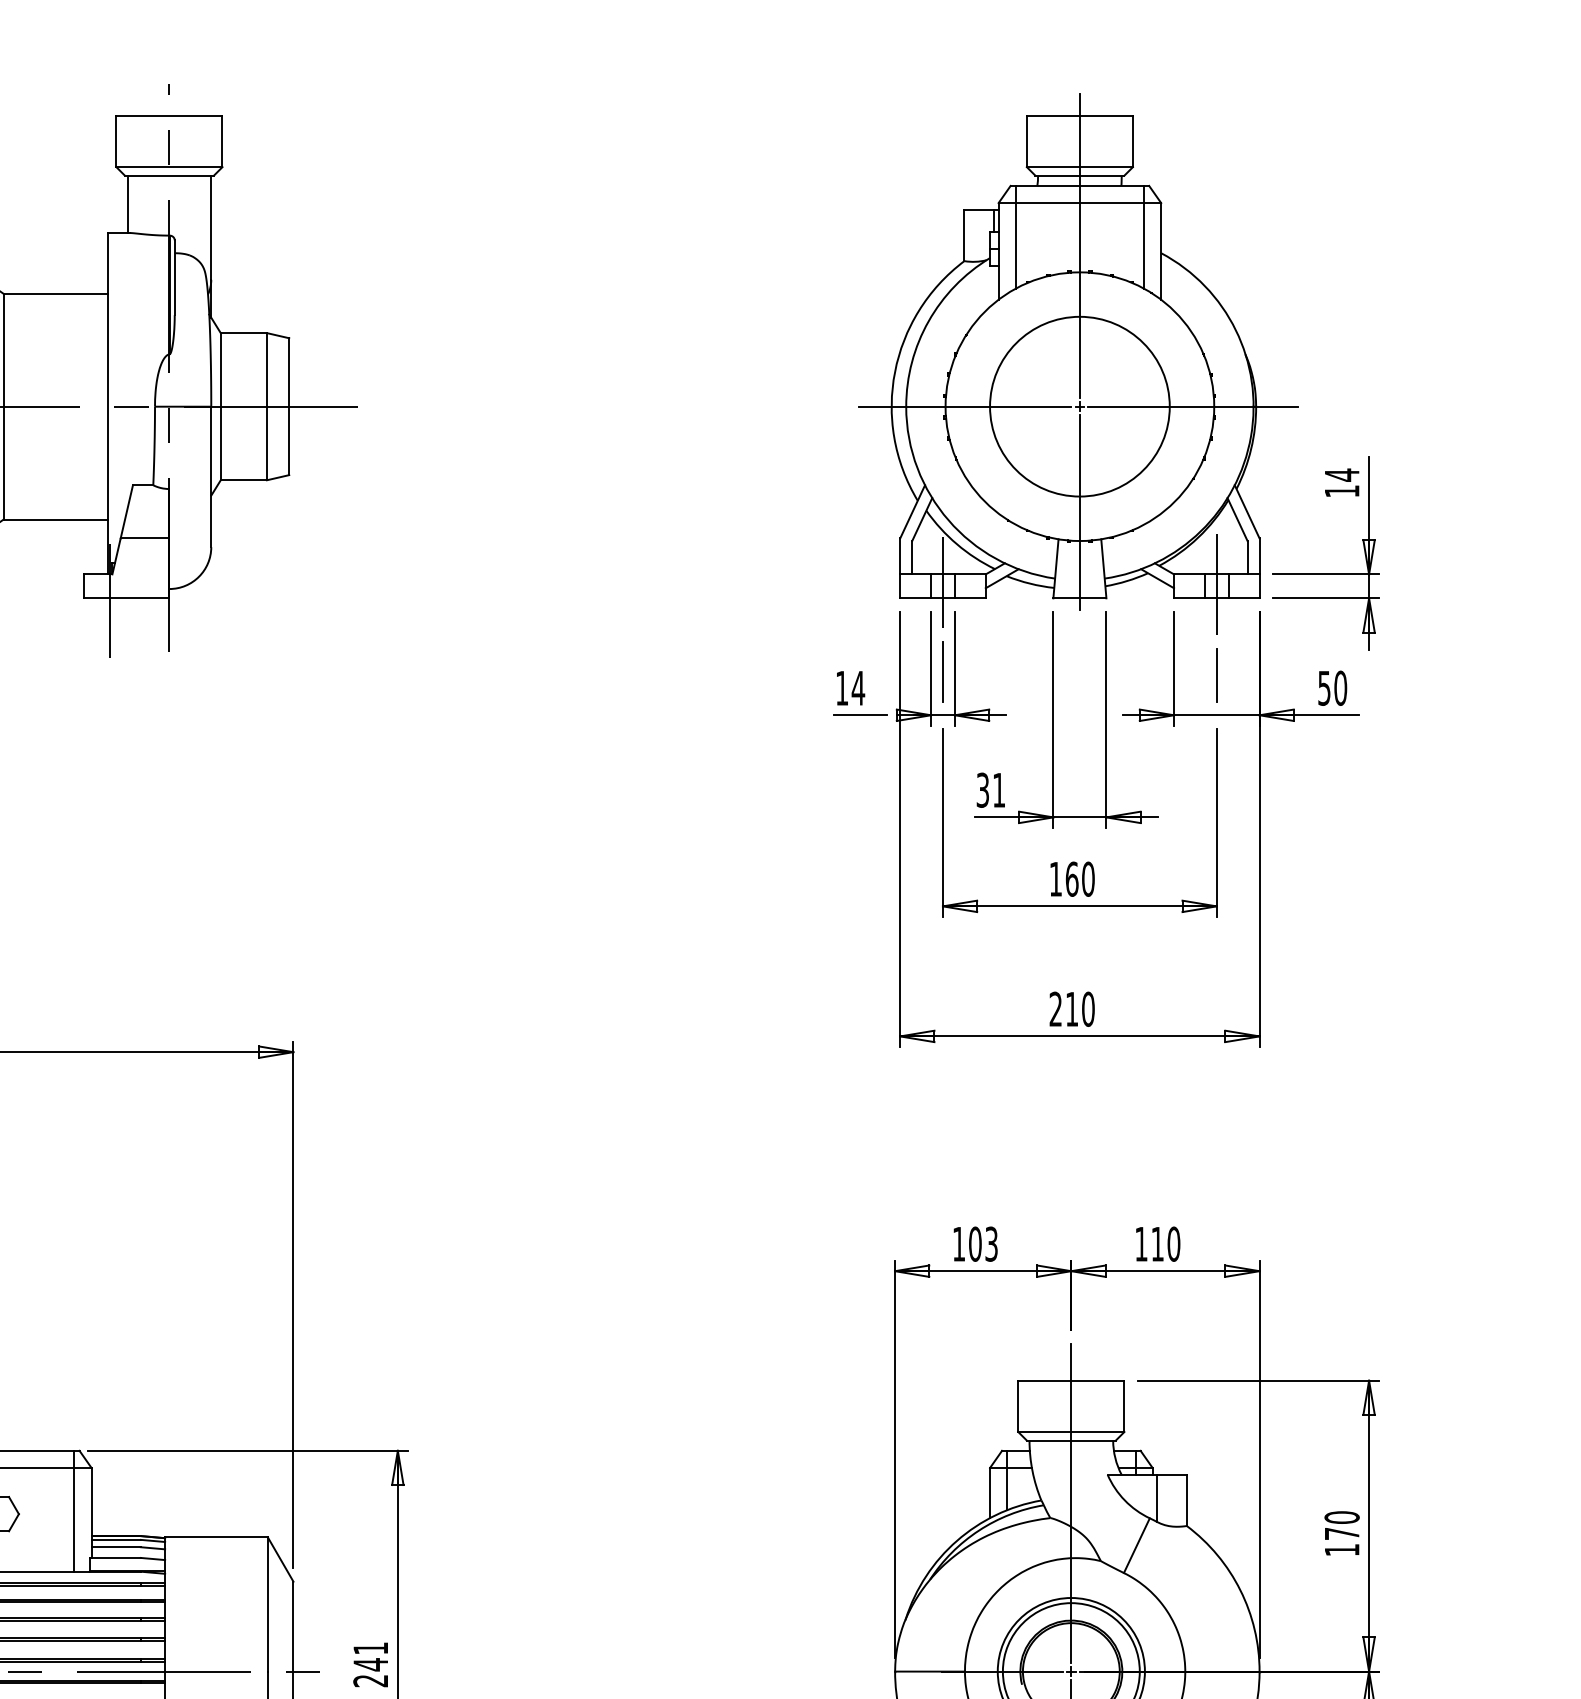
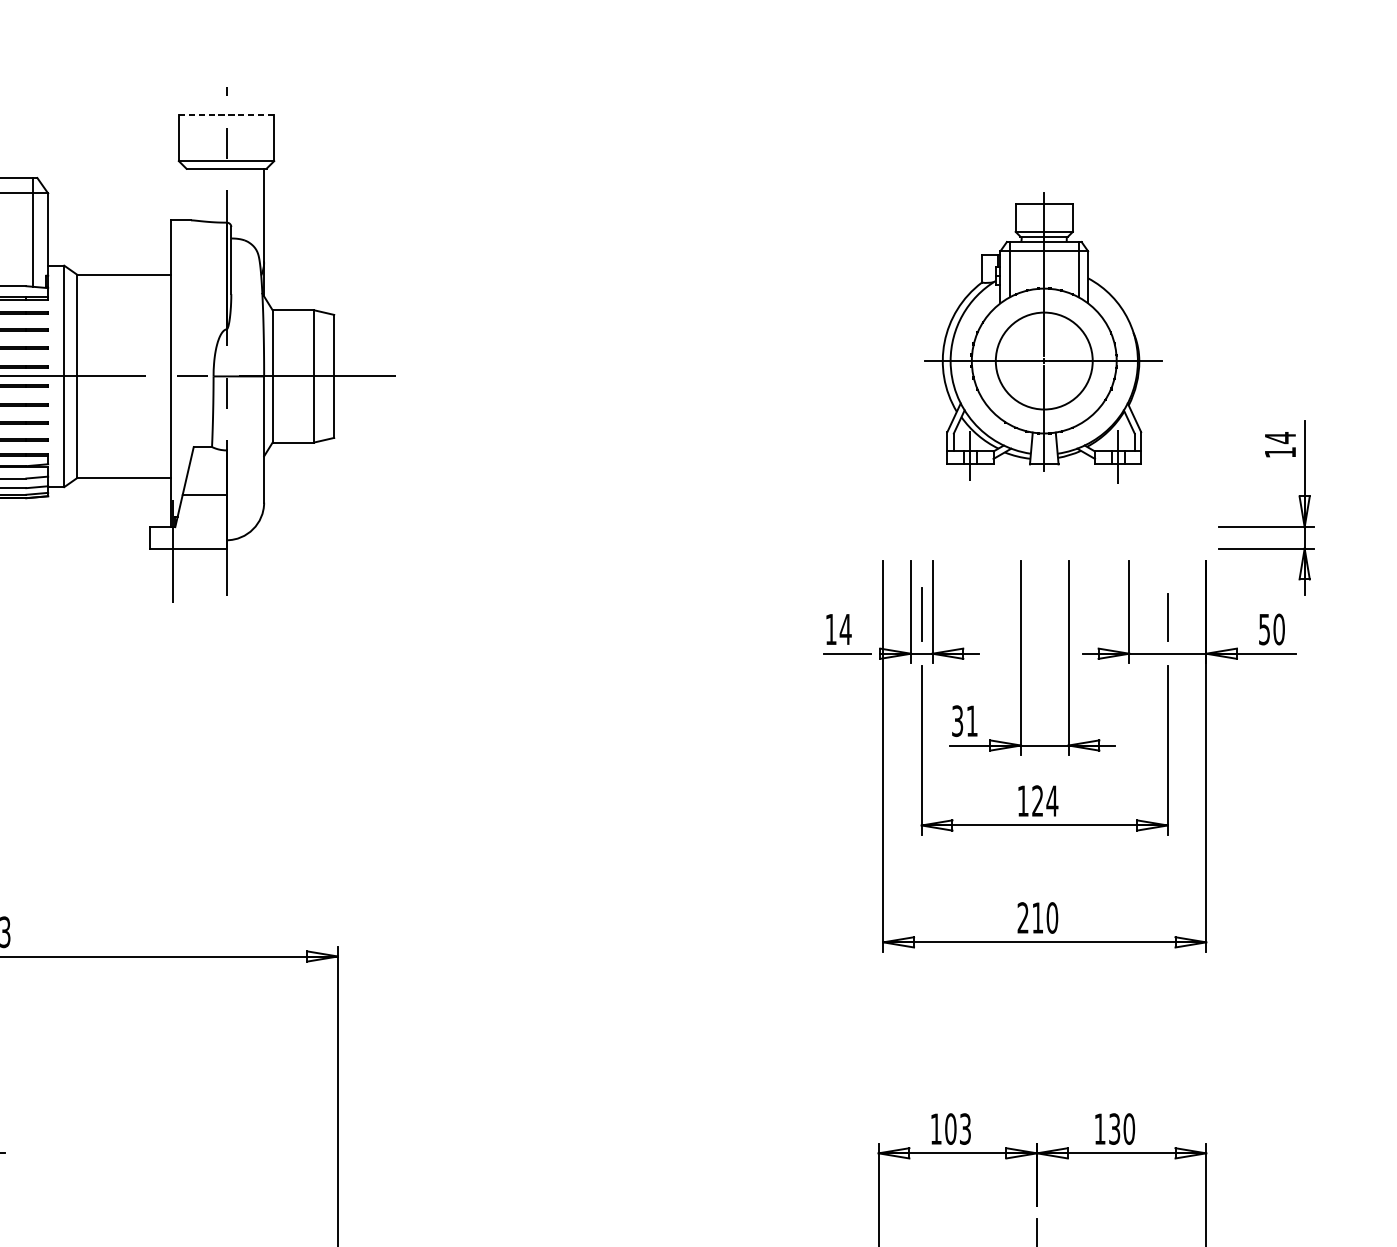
line: (169, 115) -> (226, 114), solid -> dashed
line: (127, 204) -> (188, 194), removed
part: (1078, 363) -> (1043, 337), size x0.6
text: (1080, 878) -> (1045, 800), 160 -> 124
text: (1157, 1243) -> (1114, 1128), 110 -> 130

